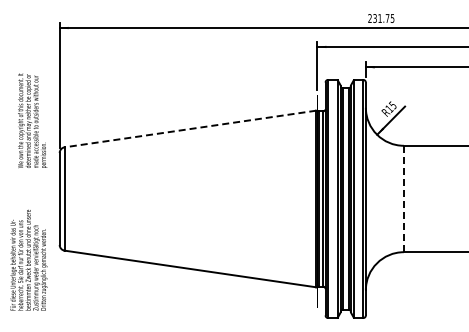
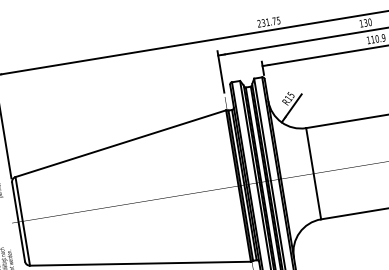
line: (189, 129) -> (120, 144), dashed -> solid
line: (403, 199) -> (313, 174), dashed -> solid

